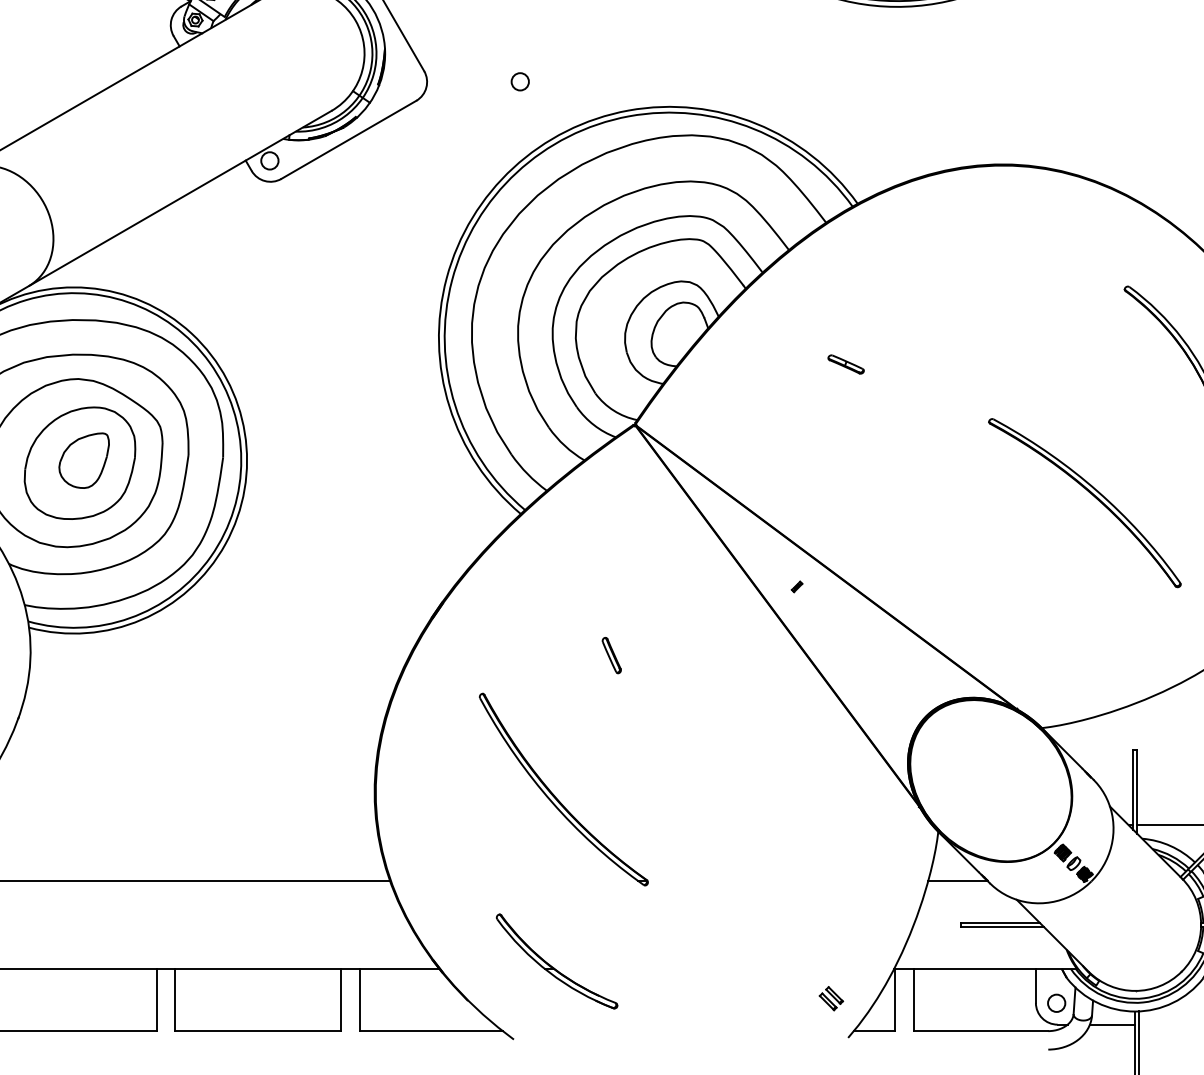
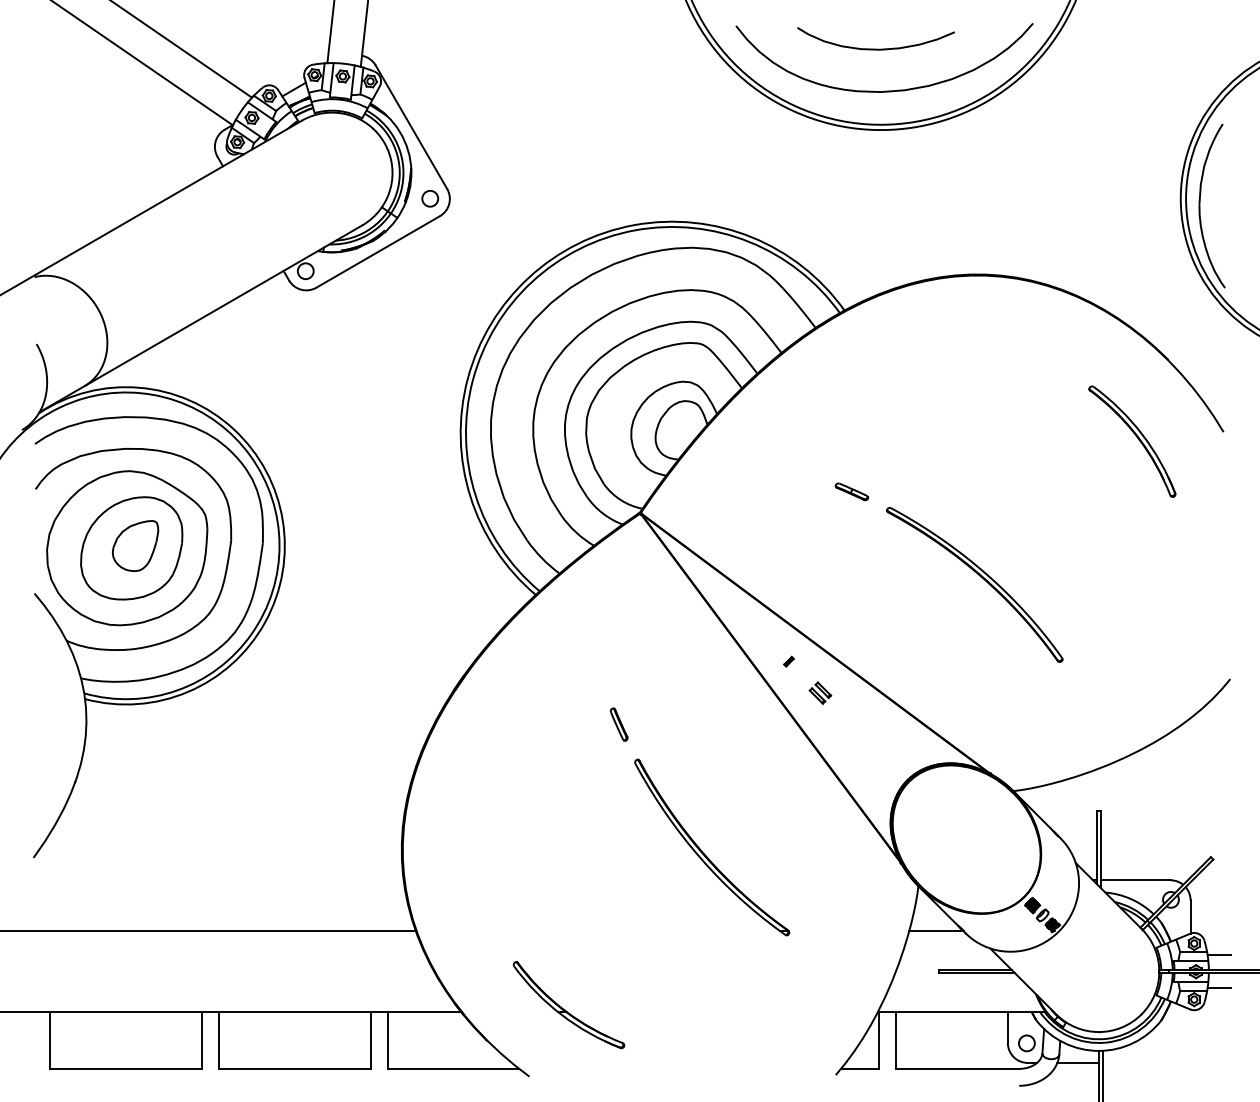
circle: (520, 81) -> (430, 198), moved
part: (845, 364) -> (851, 491), moved
part: (1091, 495) -> (980, 577), moved
part: (556, 797) -> (705, 854), moved
part: (831, 997) -> (820, 692), moved

